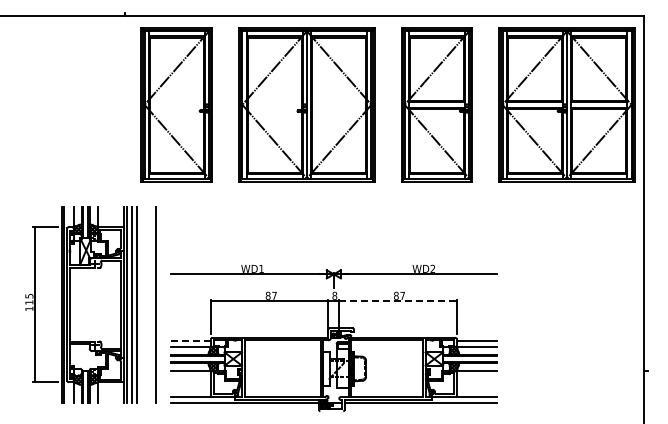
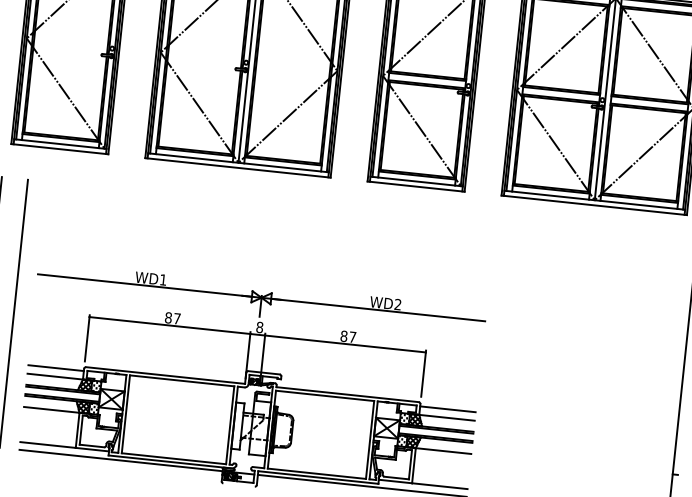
line: (397, 301) -> (344, 344), dashed -> solid
line: (190, 340) -> (55, 367), dashed -> solid

